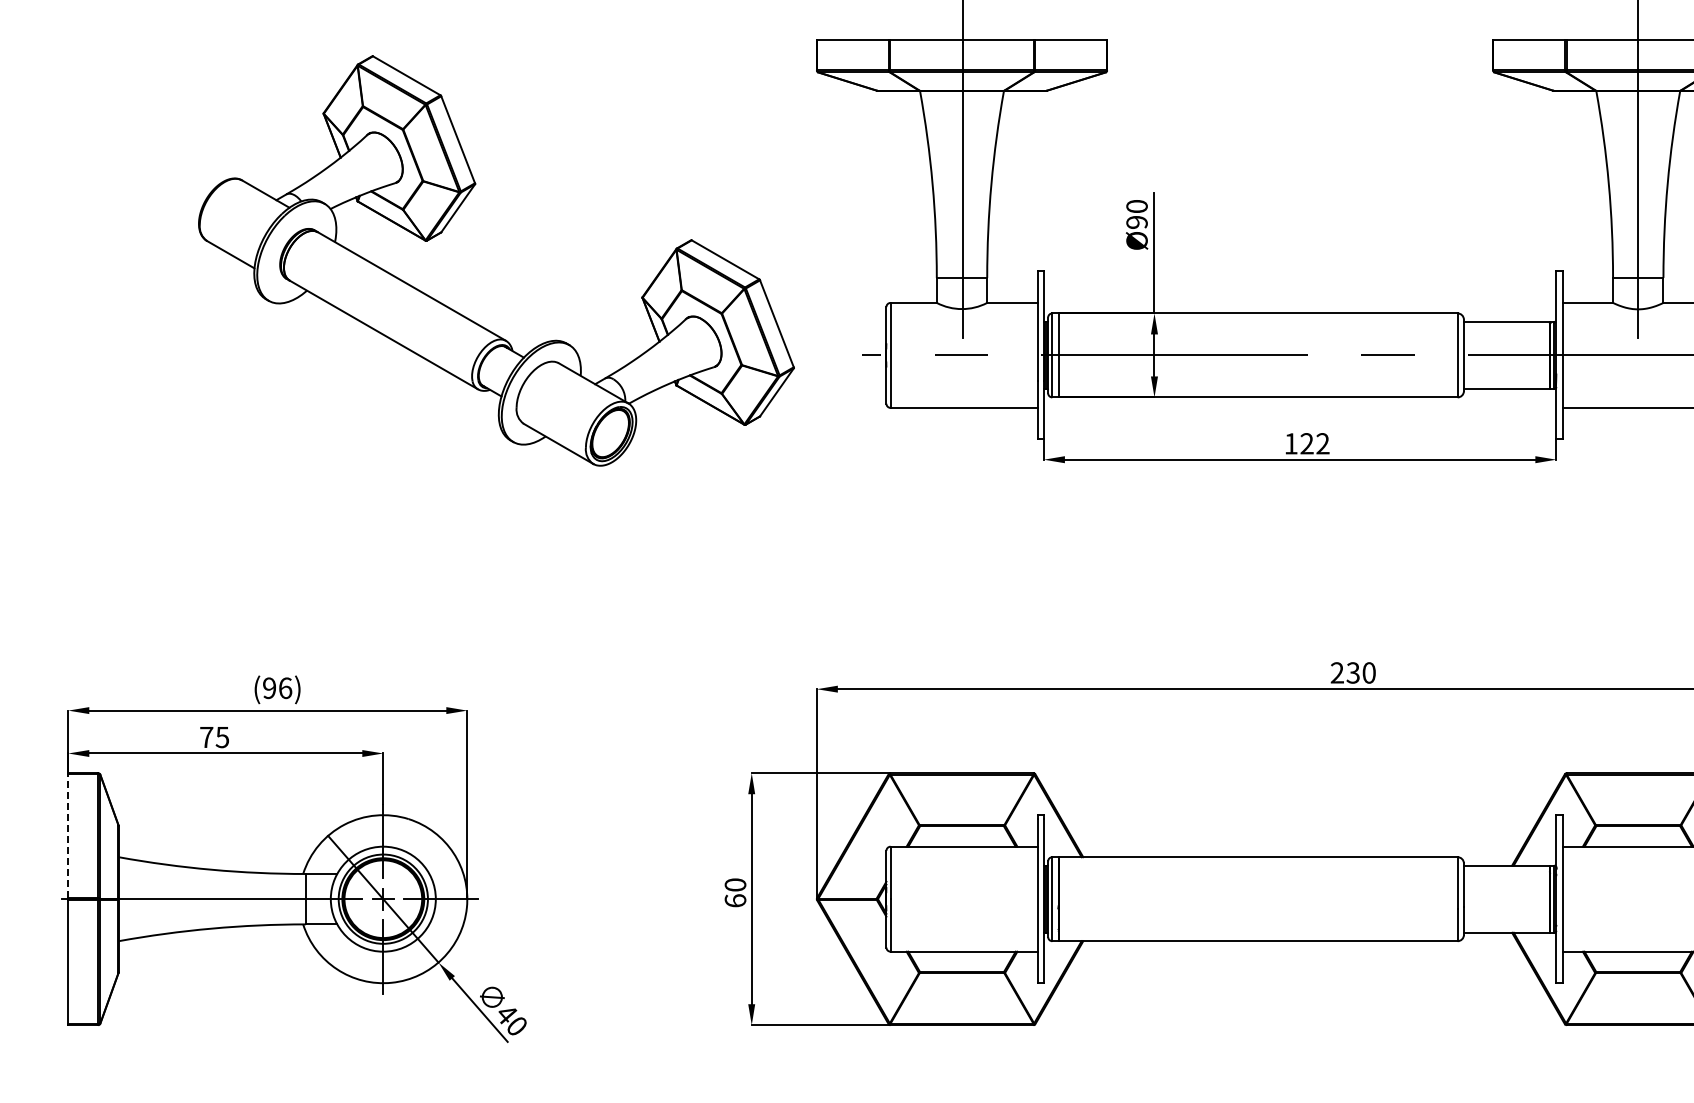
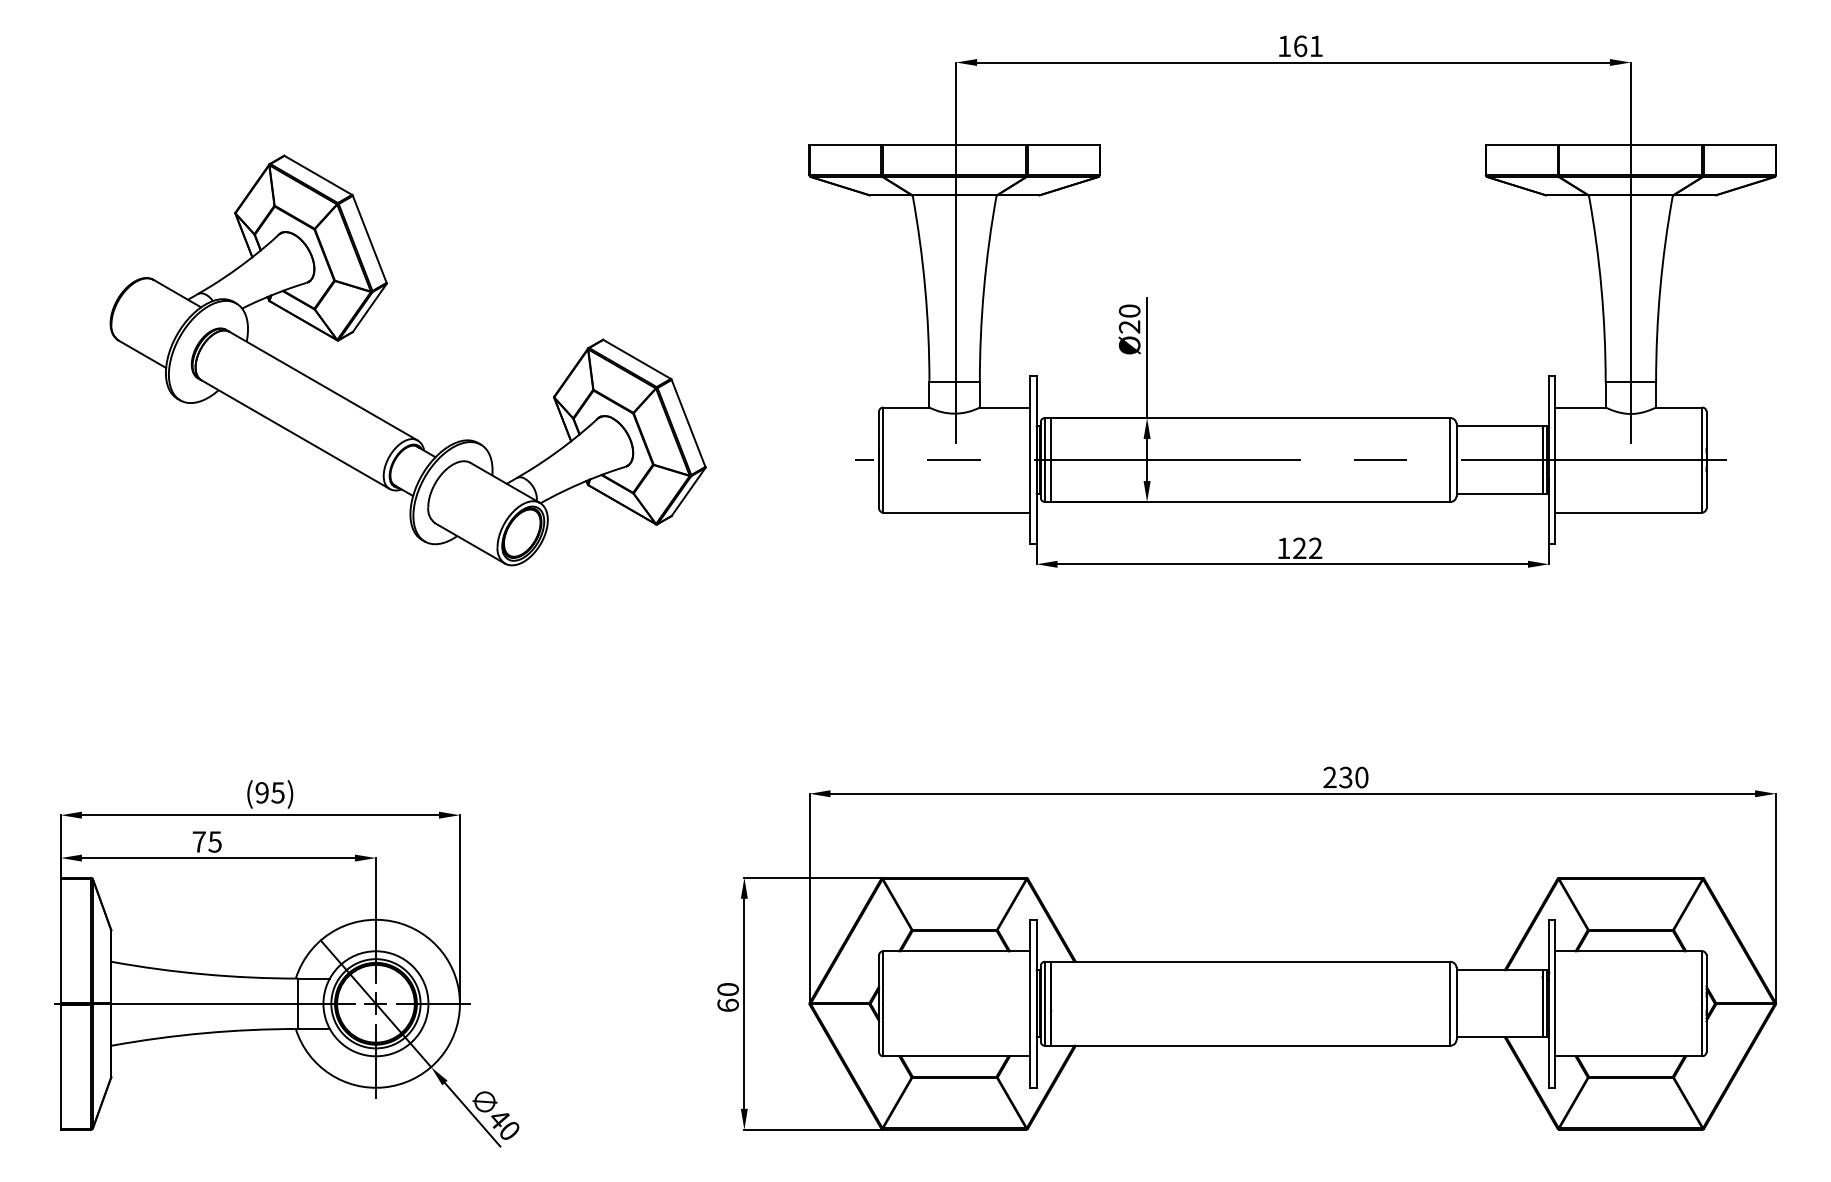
text: (1136, 221) -> (1129, 326), Ø90 -> Ø20
part: (445, 227) -> (357, 327), moved
text: (284, 687) -> (277, 792), (96) -> (95)
line: (67, 835) -> (60, 940), dashed -> solid

